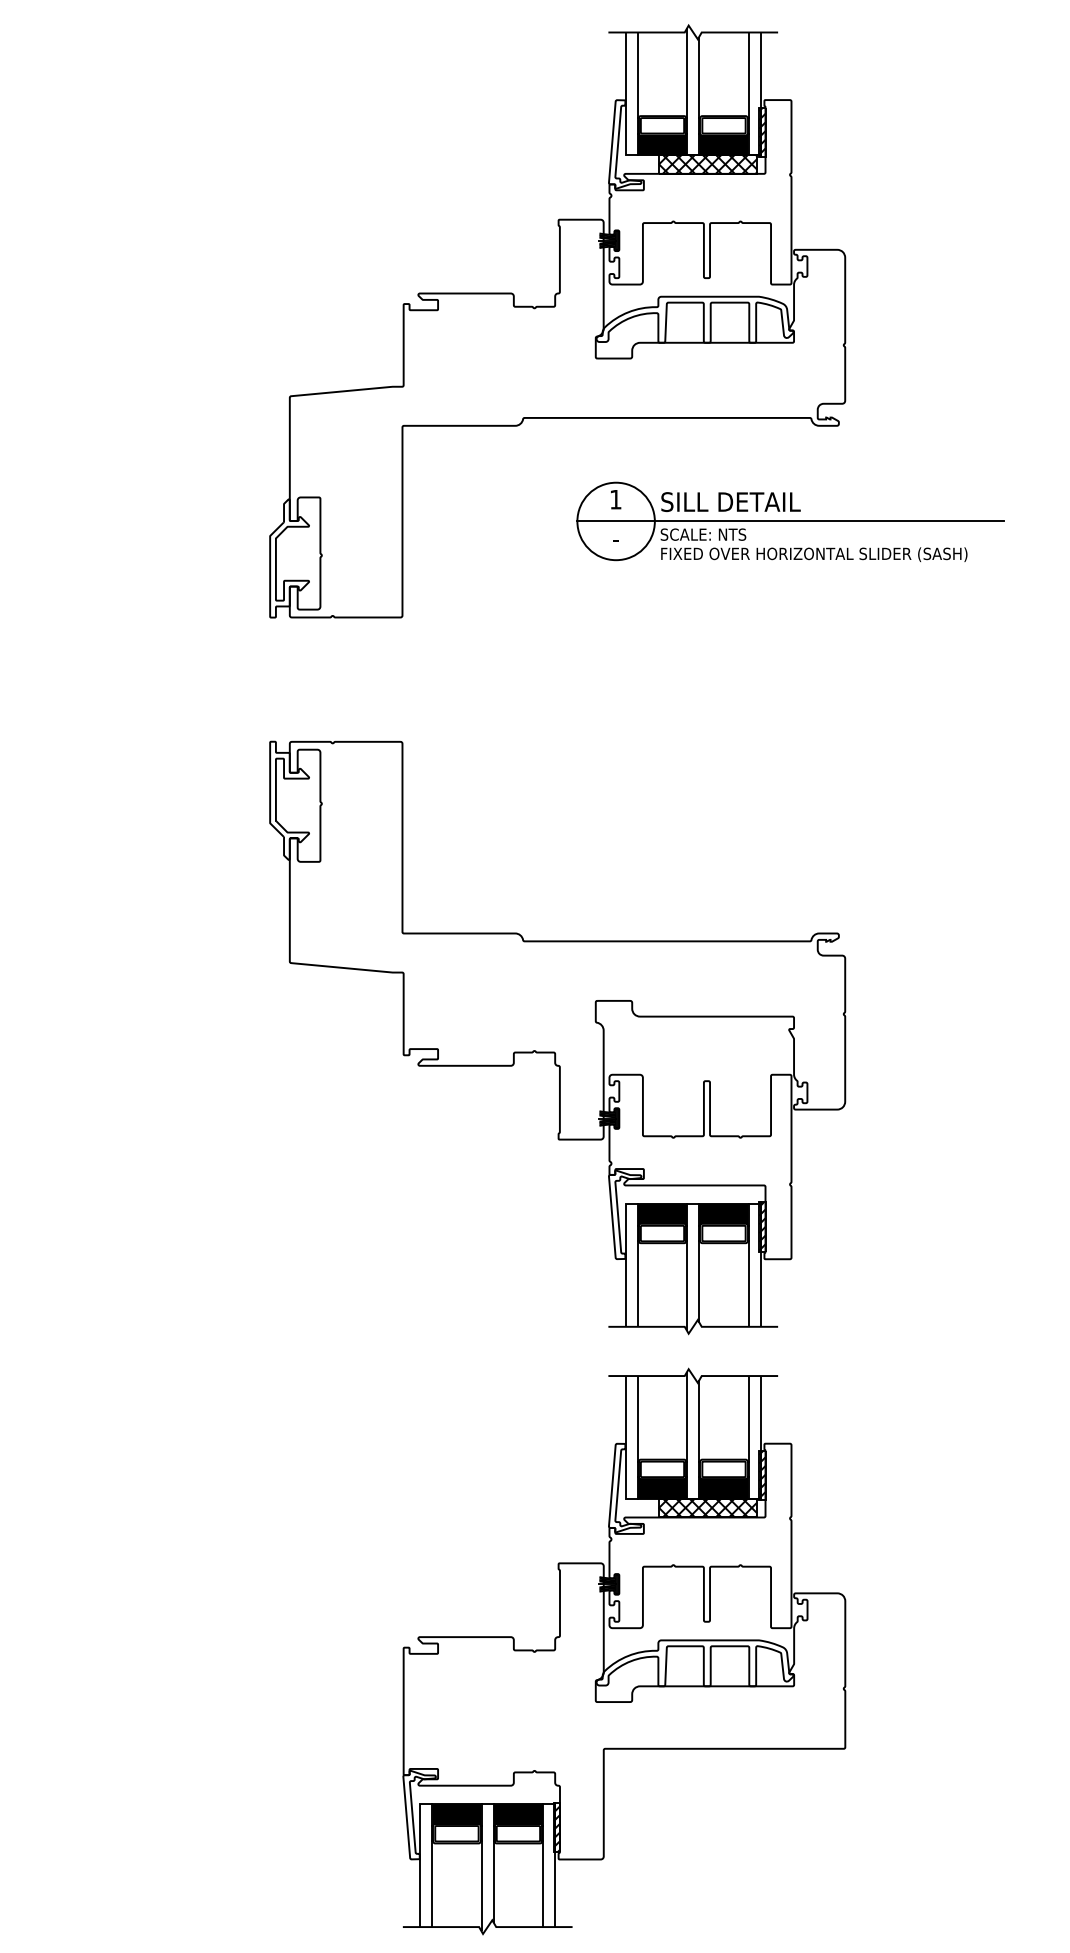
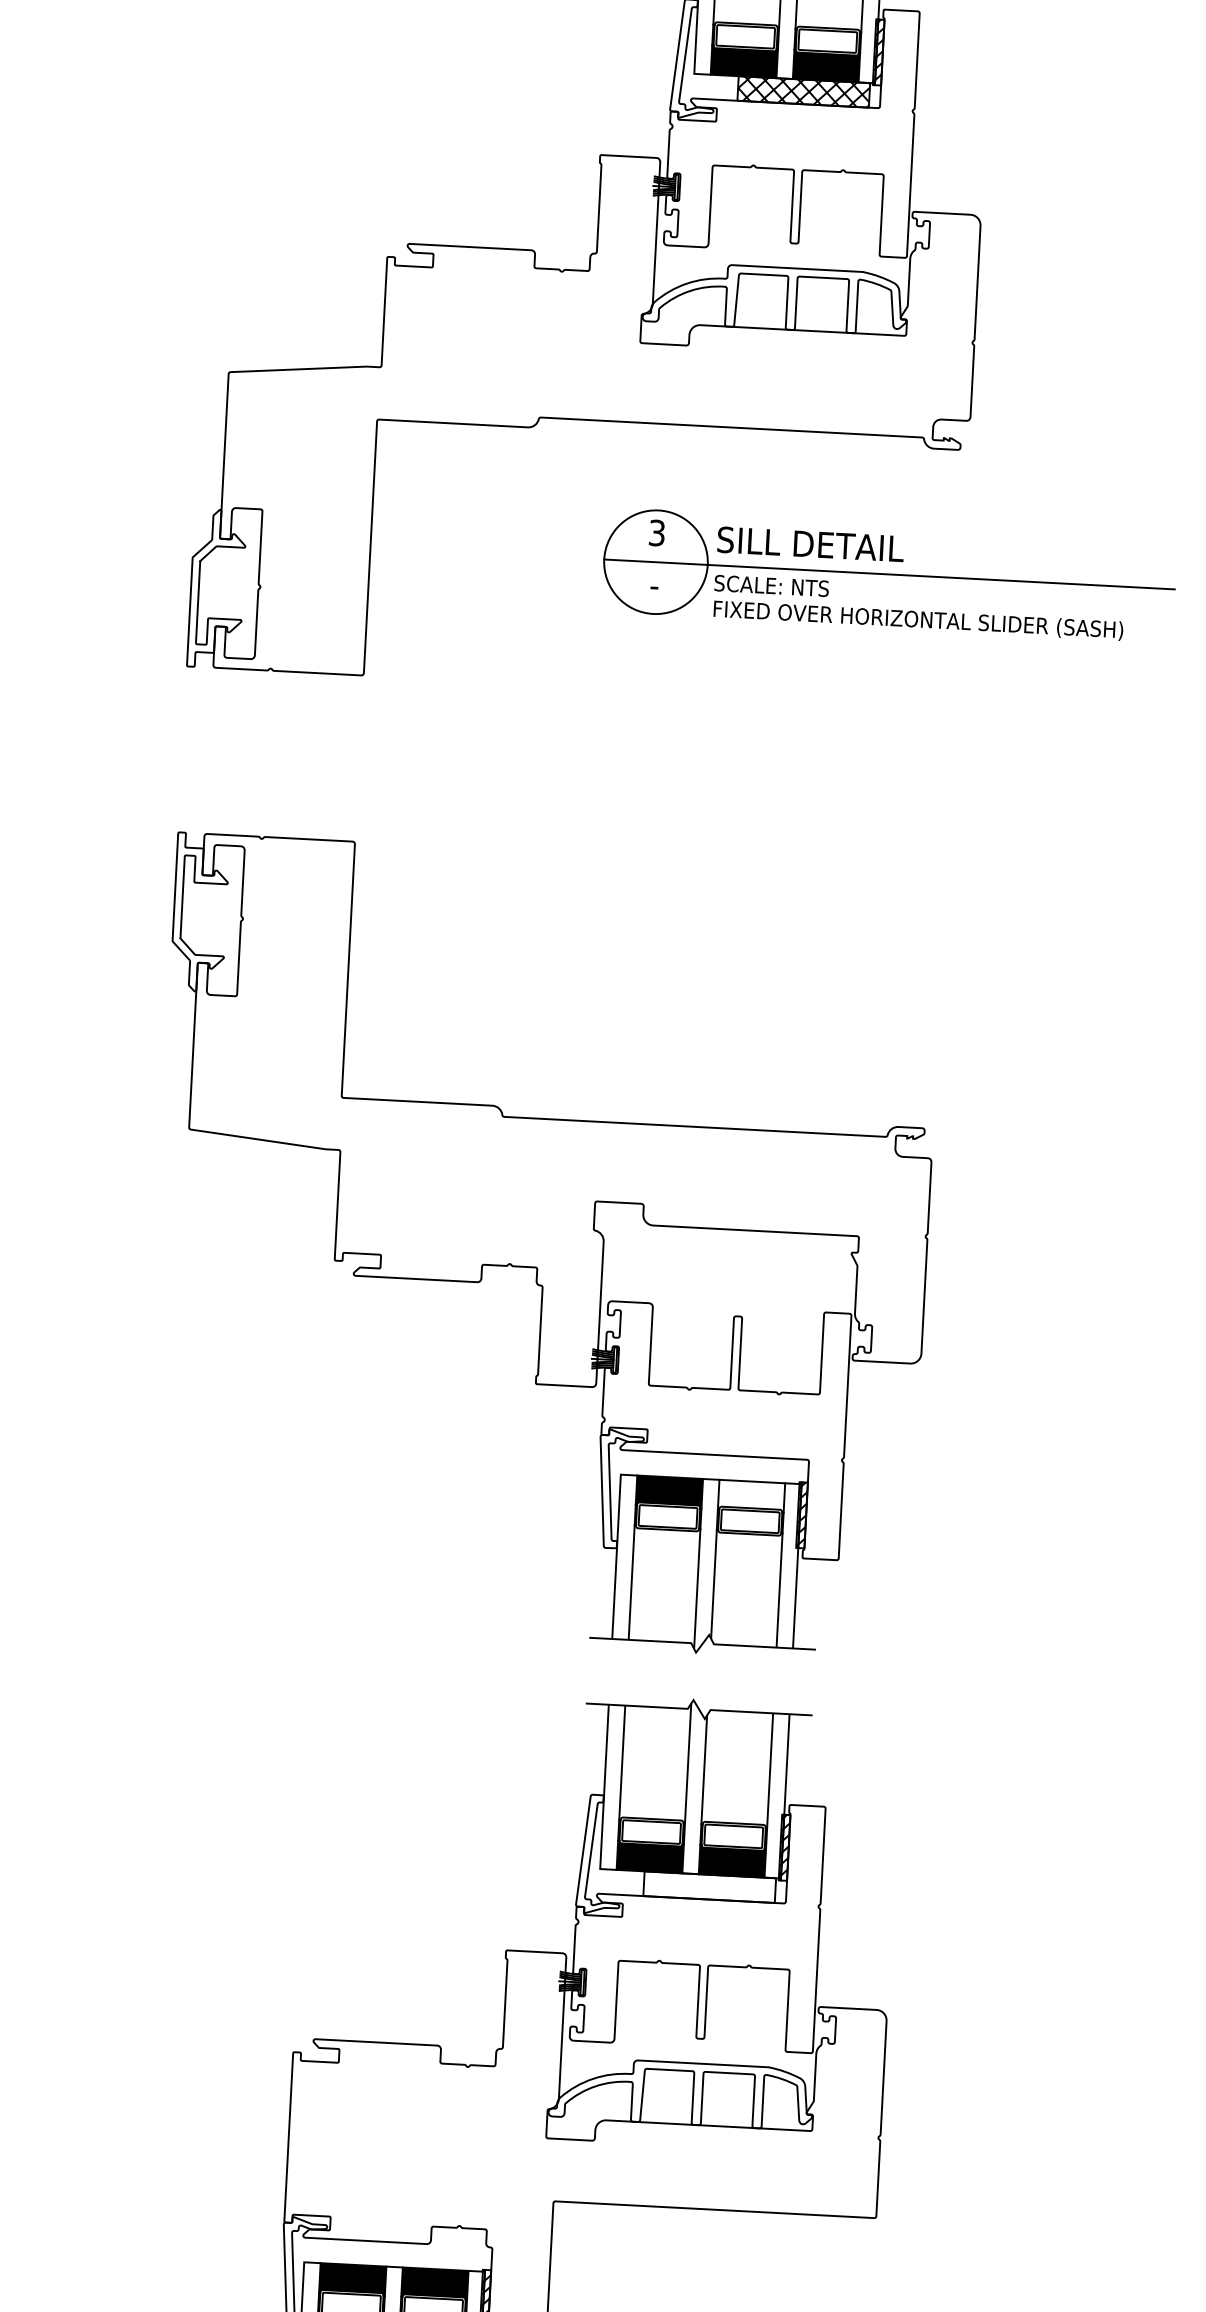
text: (615, 499) -> (656, 532), 1 -> 3
fill: (723, 1214) -> (750, 1495), removed
hatch: (707, 1508) -> (708, 1887), removed

